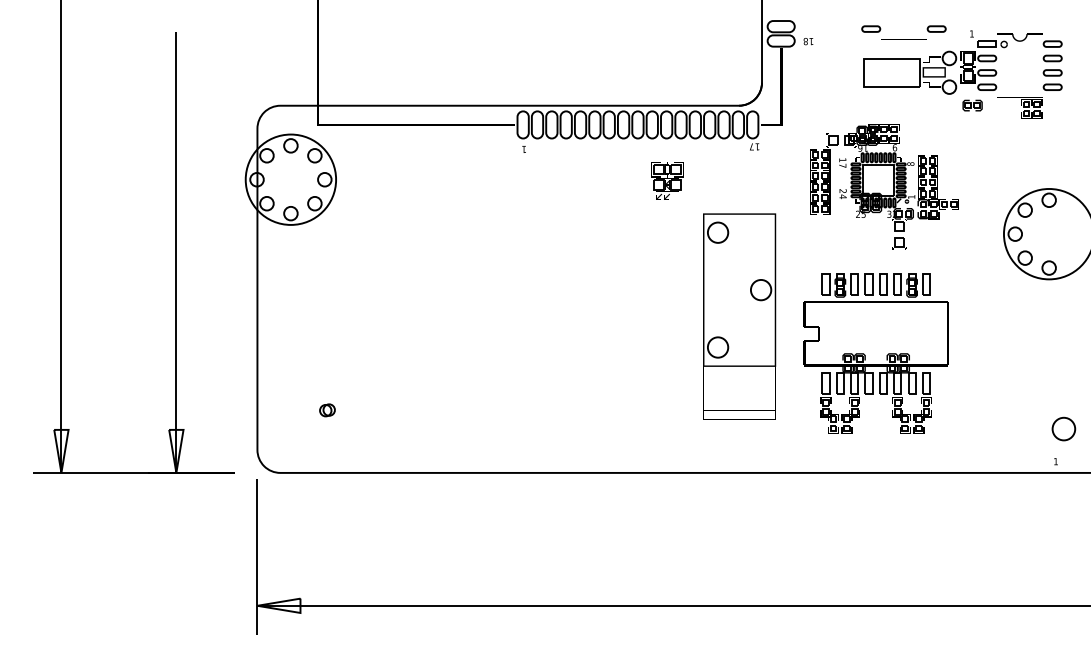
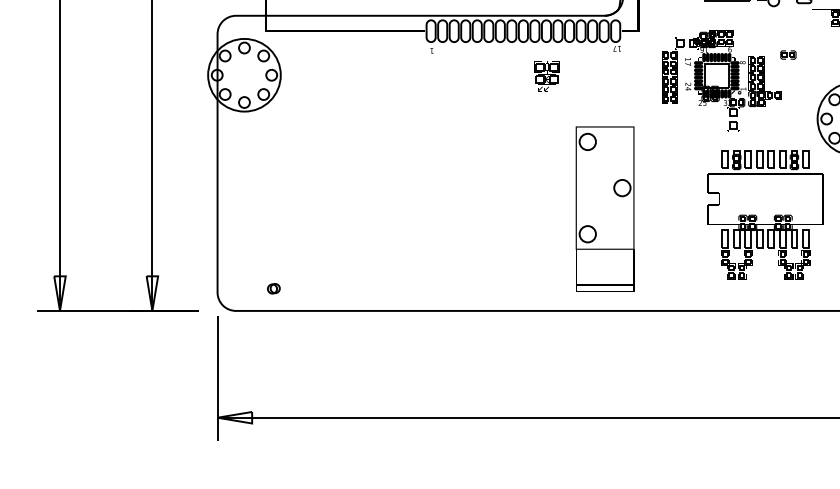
part: (972, 105) -> (788, 54), moved
part: (739, 316) -> (605, 209), moved
part: (875, 353) -> (764, 214), moved
part: (327, 410) -> (273, 288), moved

